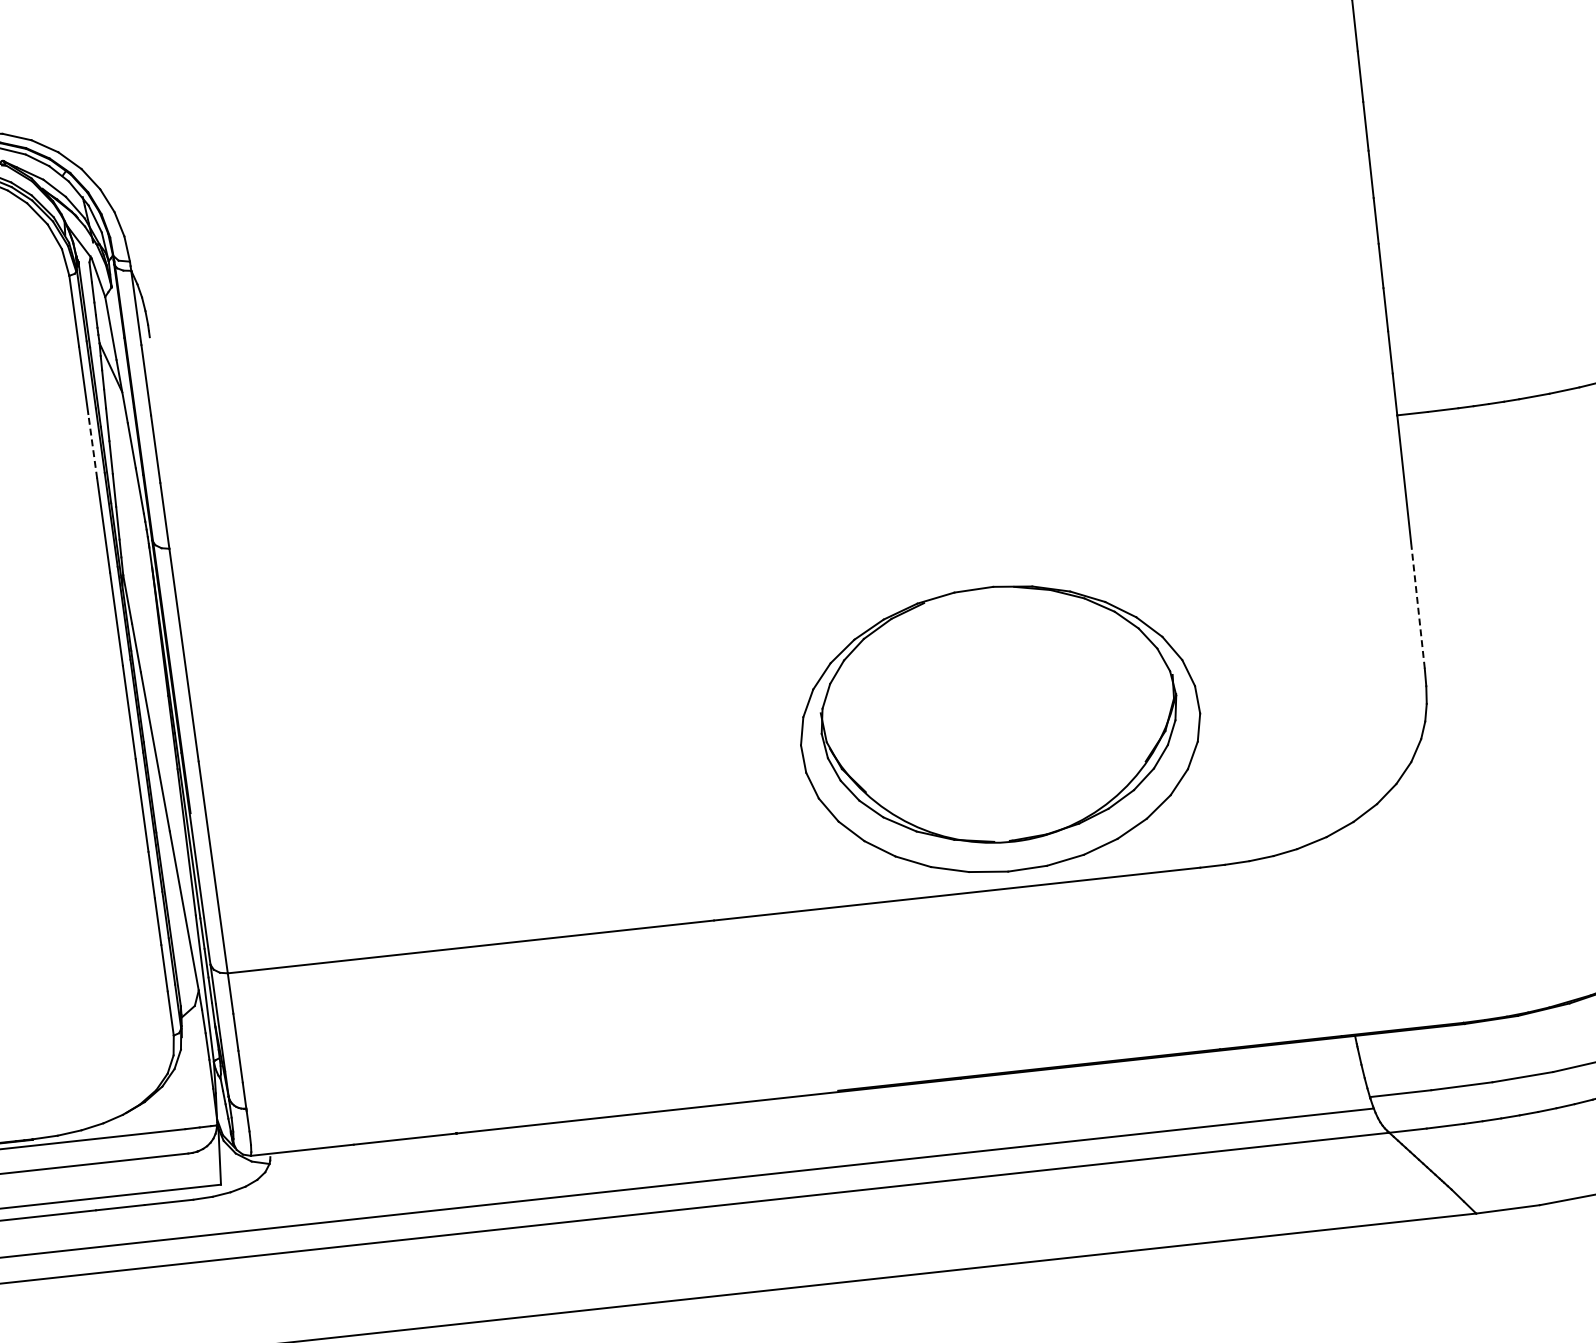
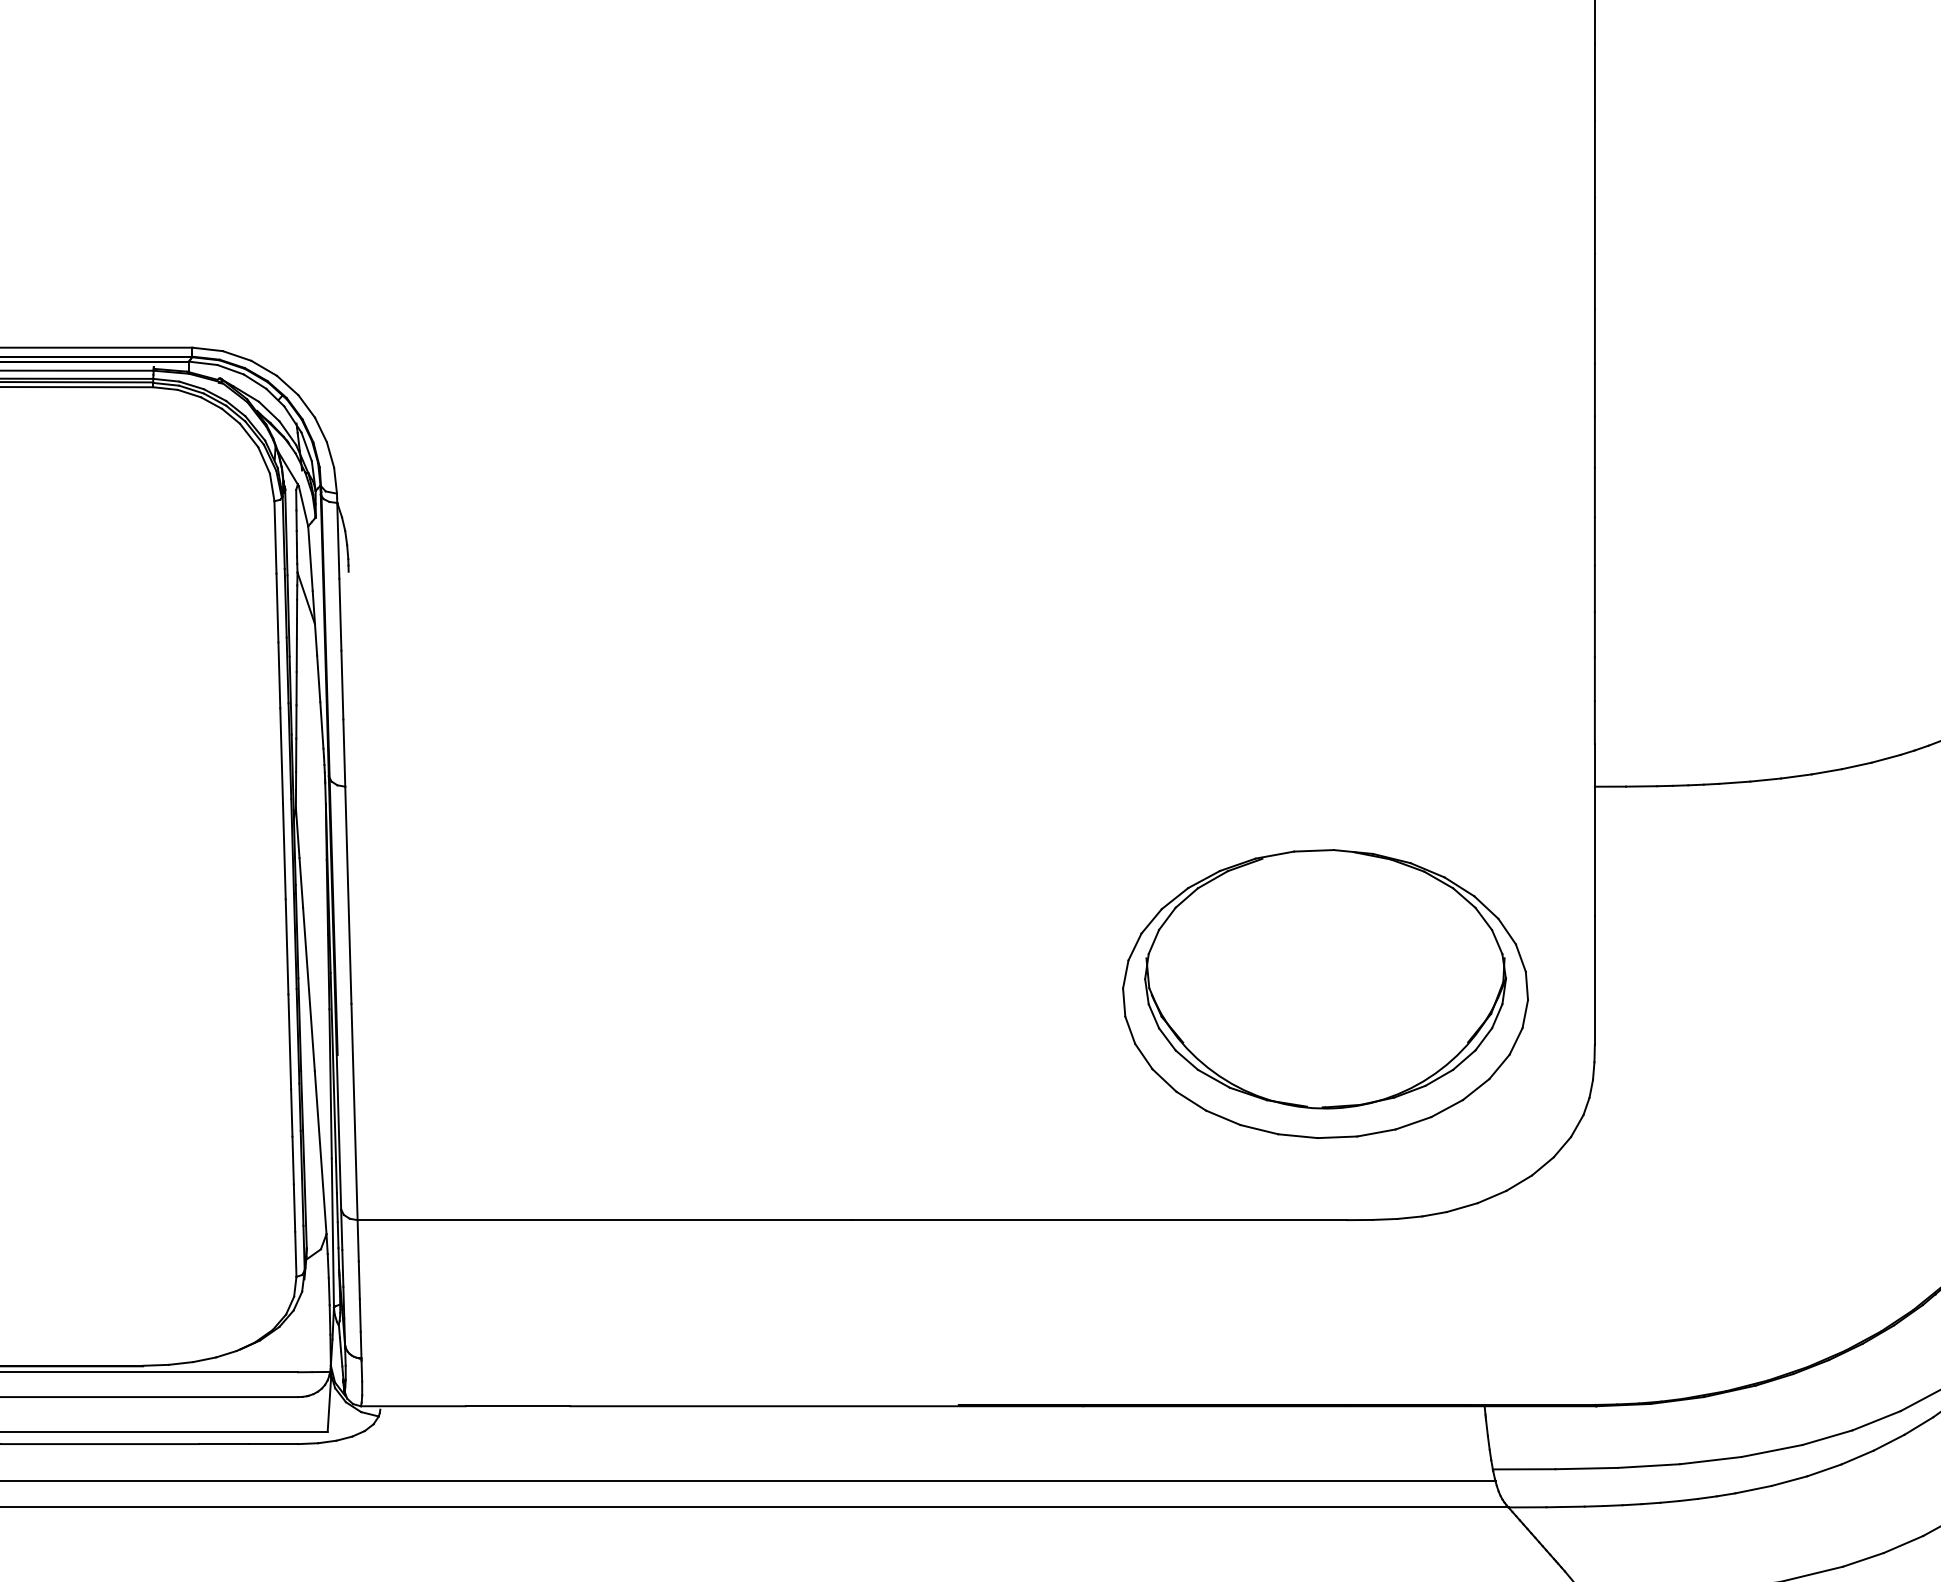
line: (92, 446) -> (279, 675), dashed -> solid
line: (1417, 604) -> (1594, 979), dashed -> solid
part: (1000, 728) -> (1325, 993), moved

